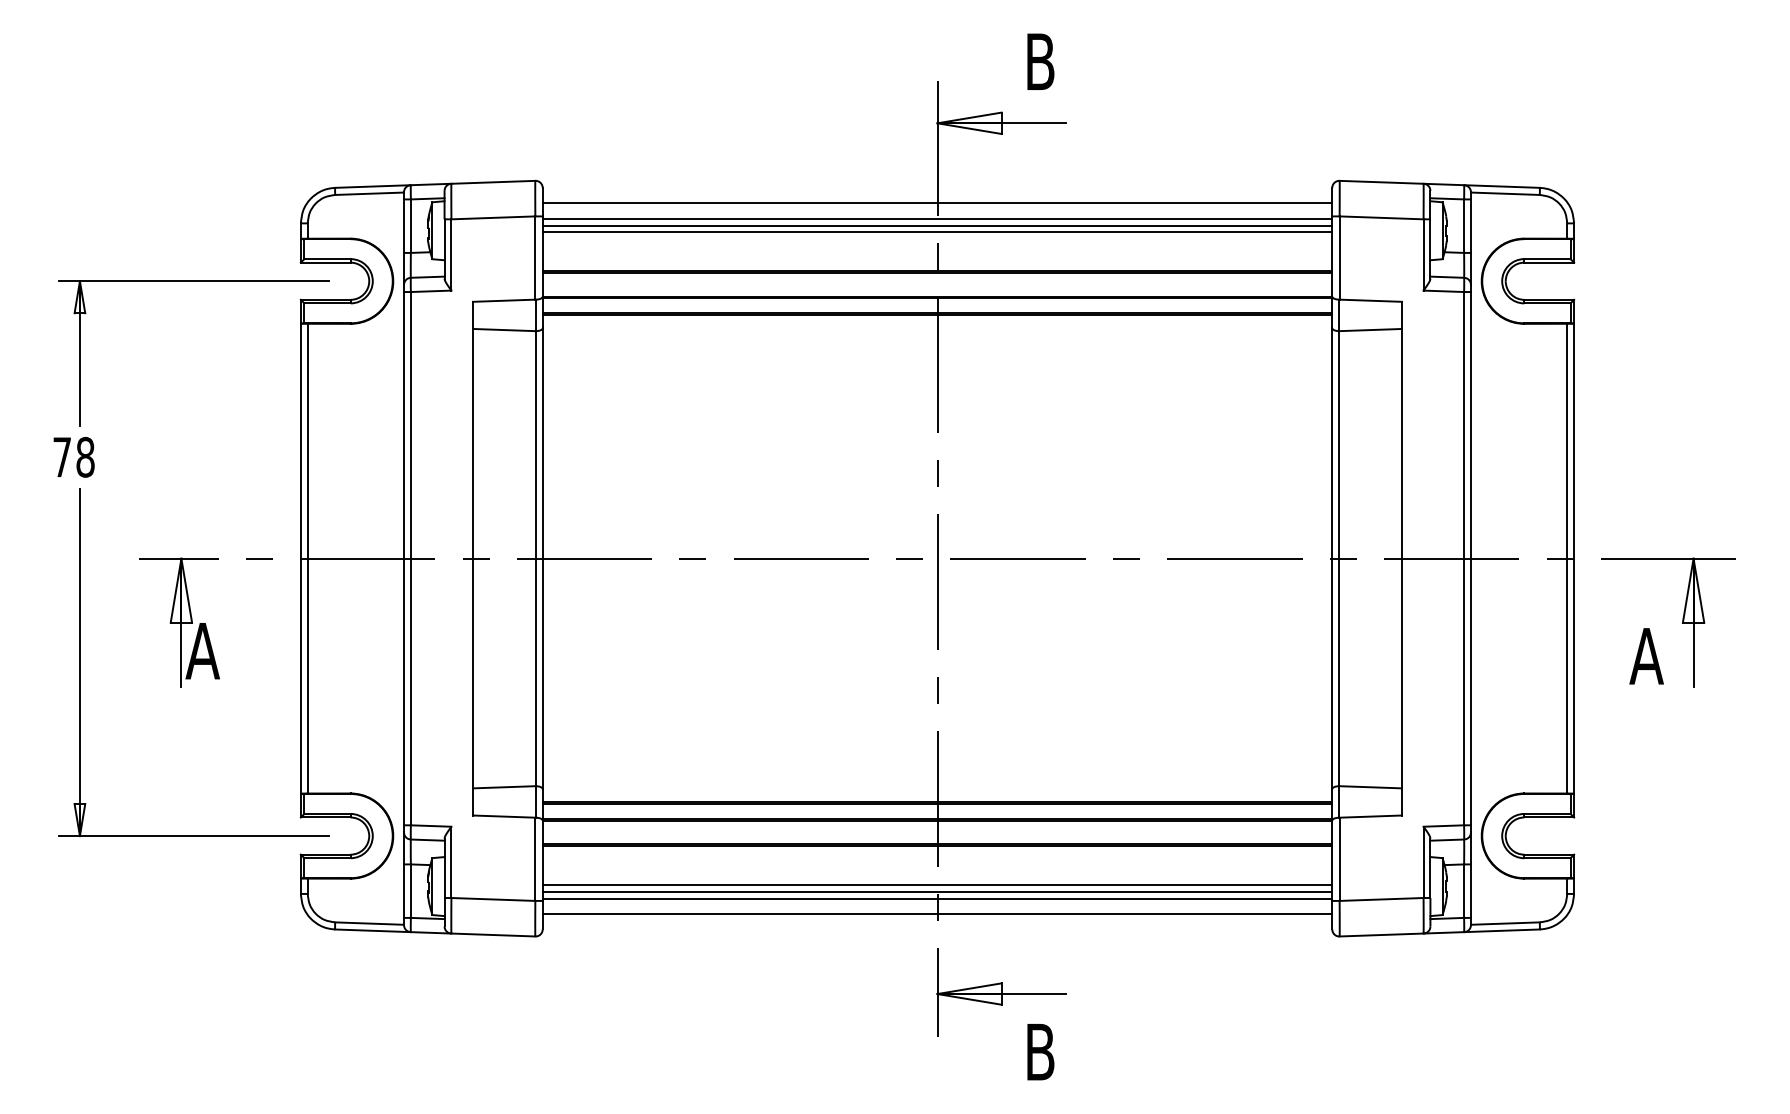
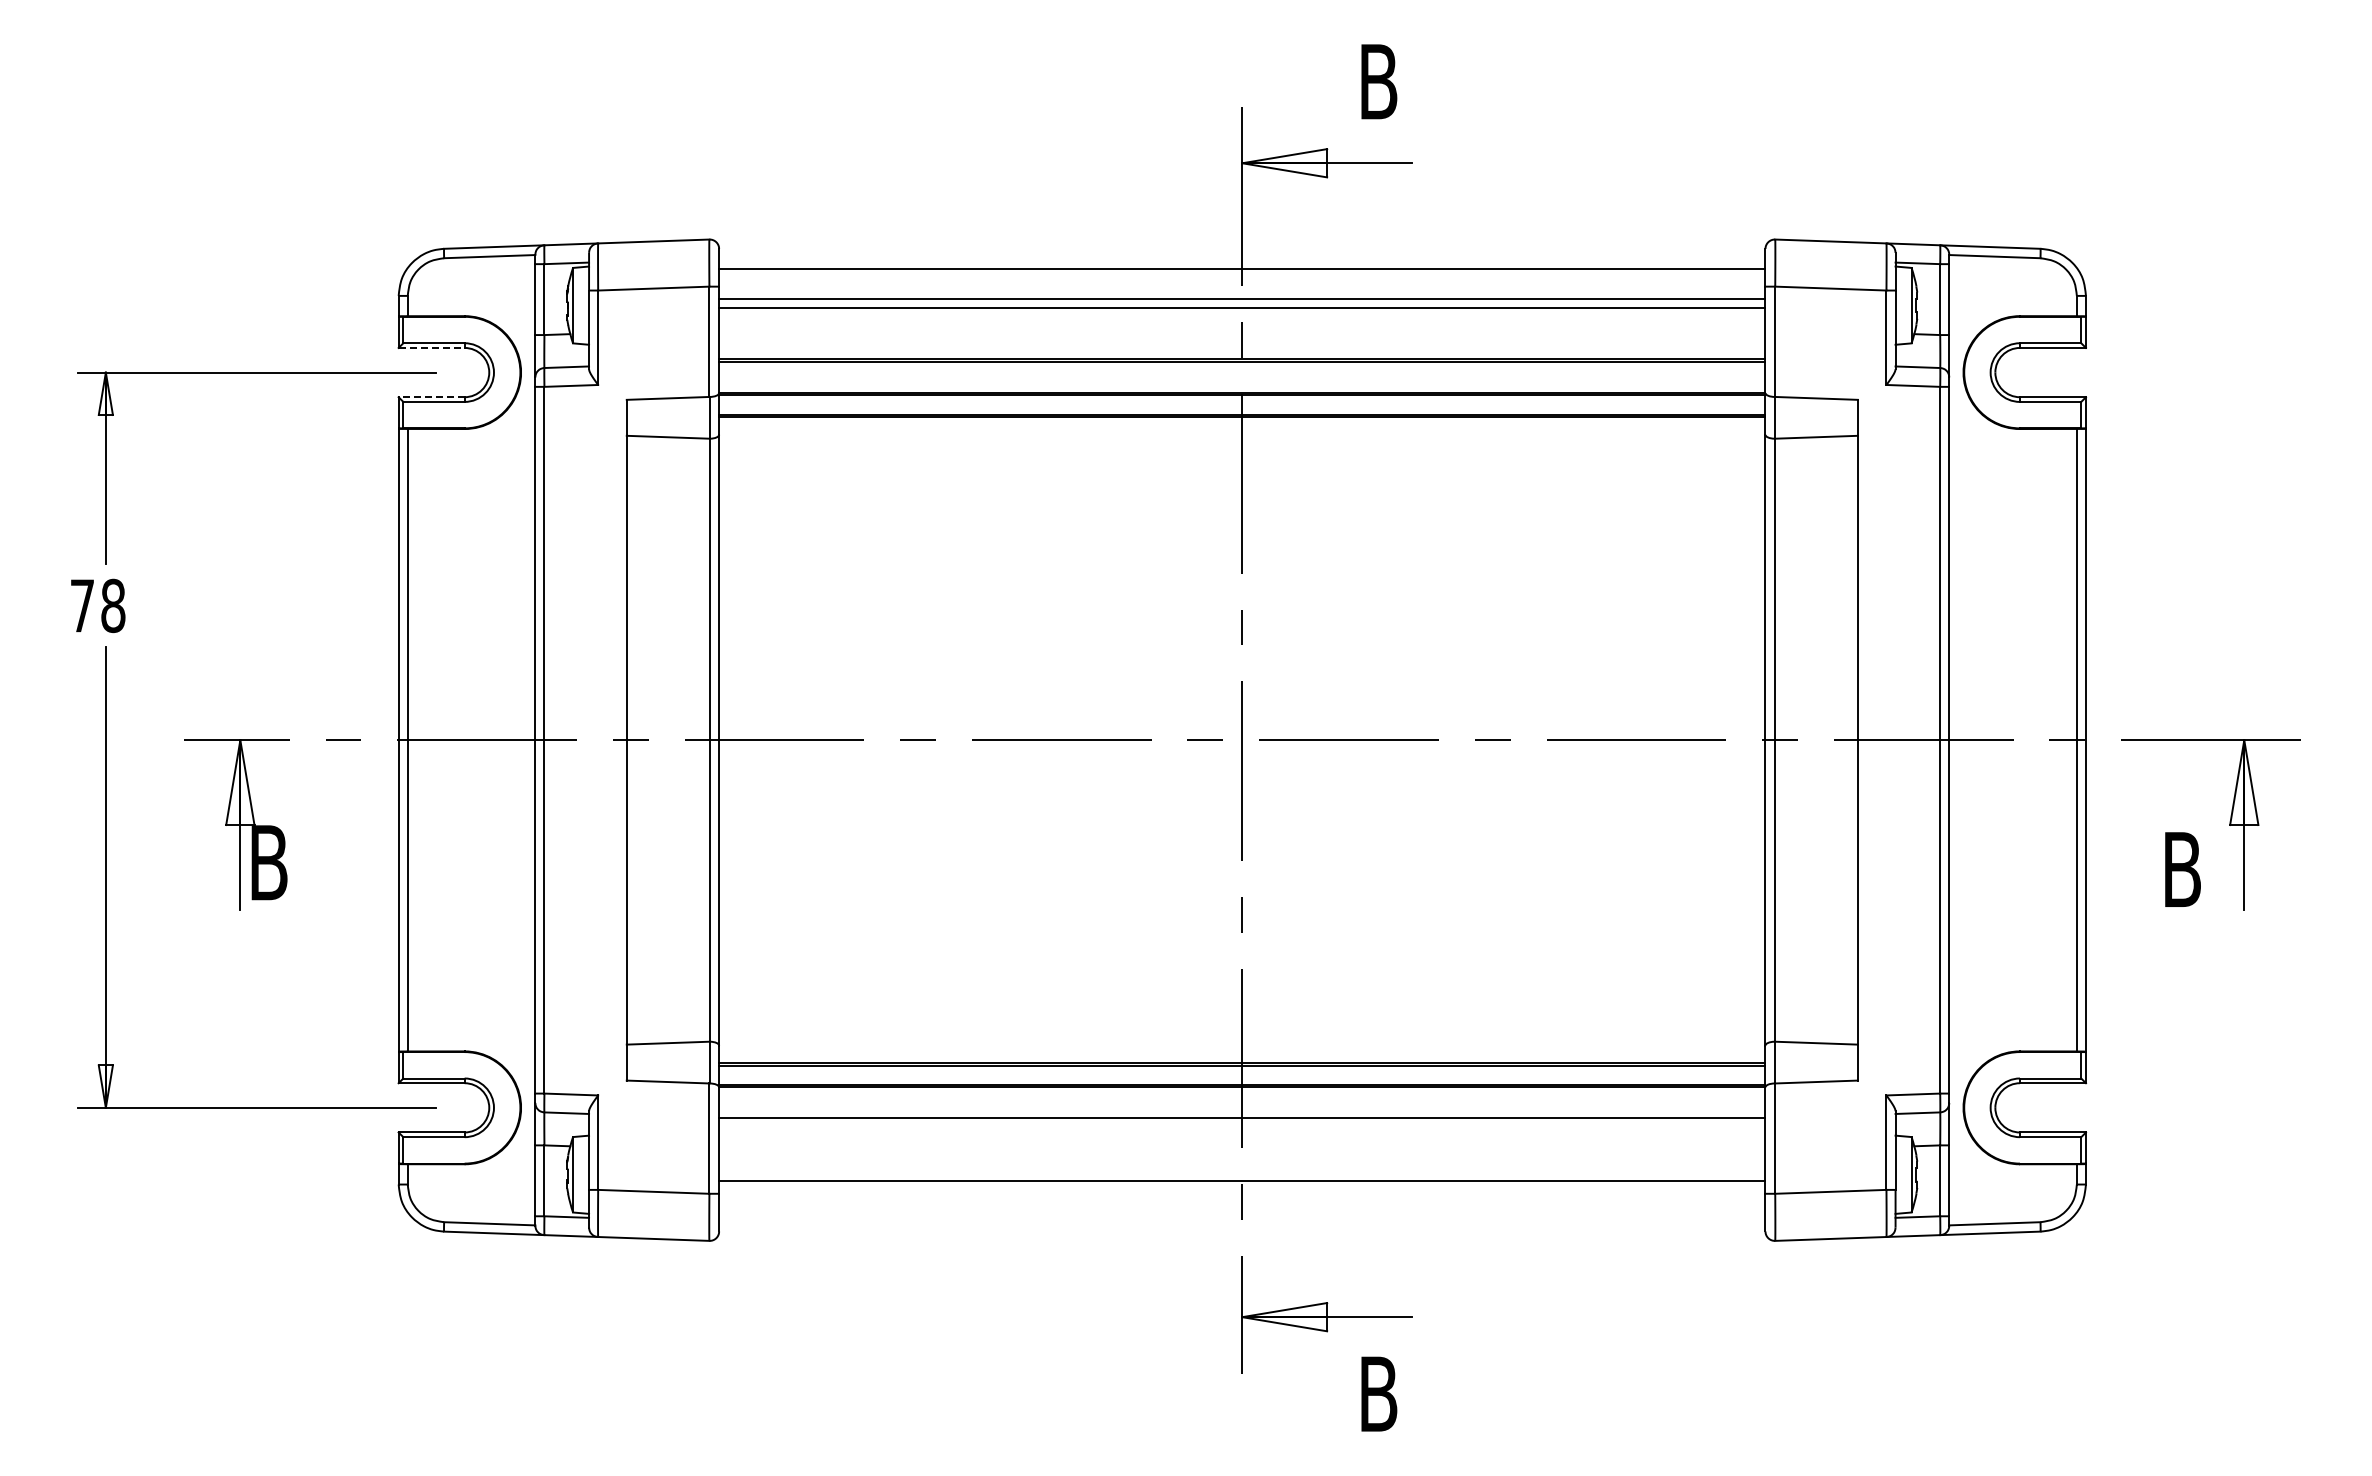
line: (937, 218) -> (1242, 289), removed
line: (325, 262) -> (431, 347), solid -> dashed
line: (325, 300) -> (431, 397), solid -> dashed
text: (202, 650) -> (268, 862), A -> B
text: (1646, 656) -> (2182, 869), A -> B
line: (937, 846) -> (1242, 1121), removed
line: (937, 884) -> (1242, 1172), removed
line: (937, 898) -> (1242, 1190), removed
line: (937, 914) -> (1242, 1211), removed

